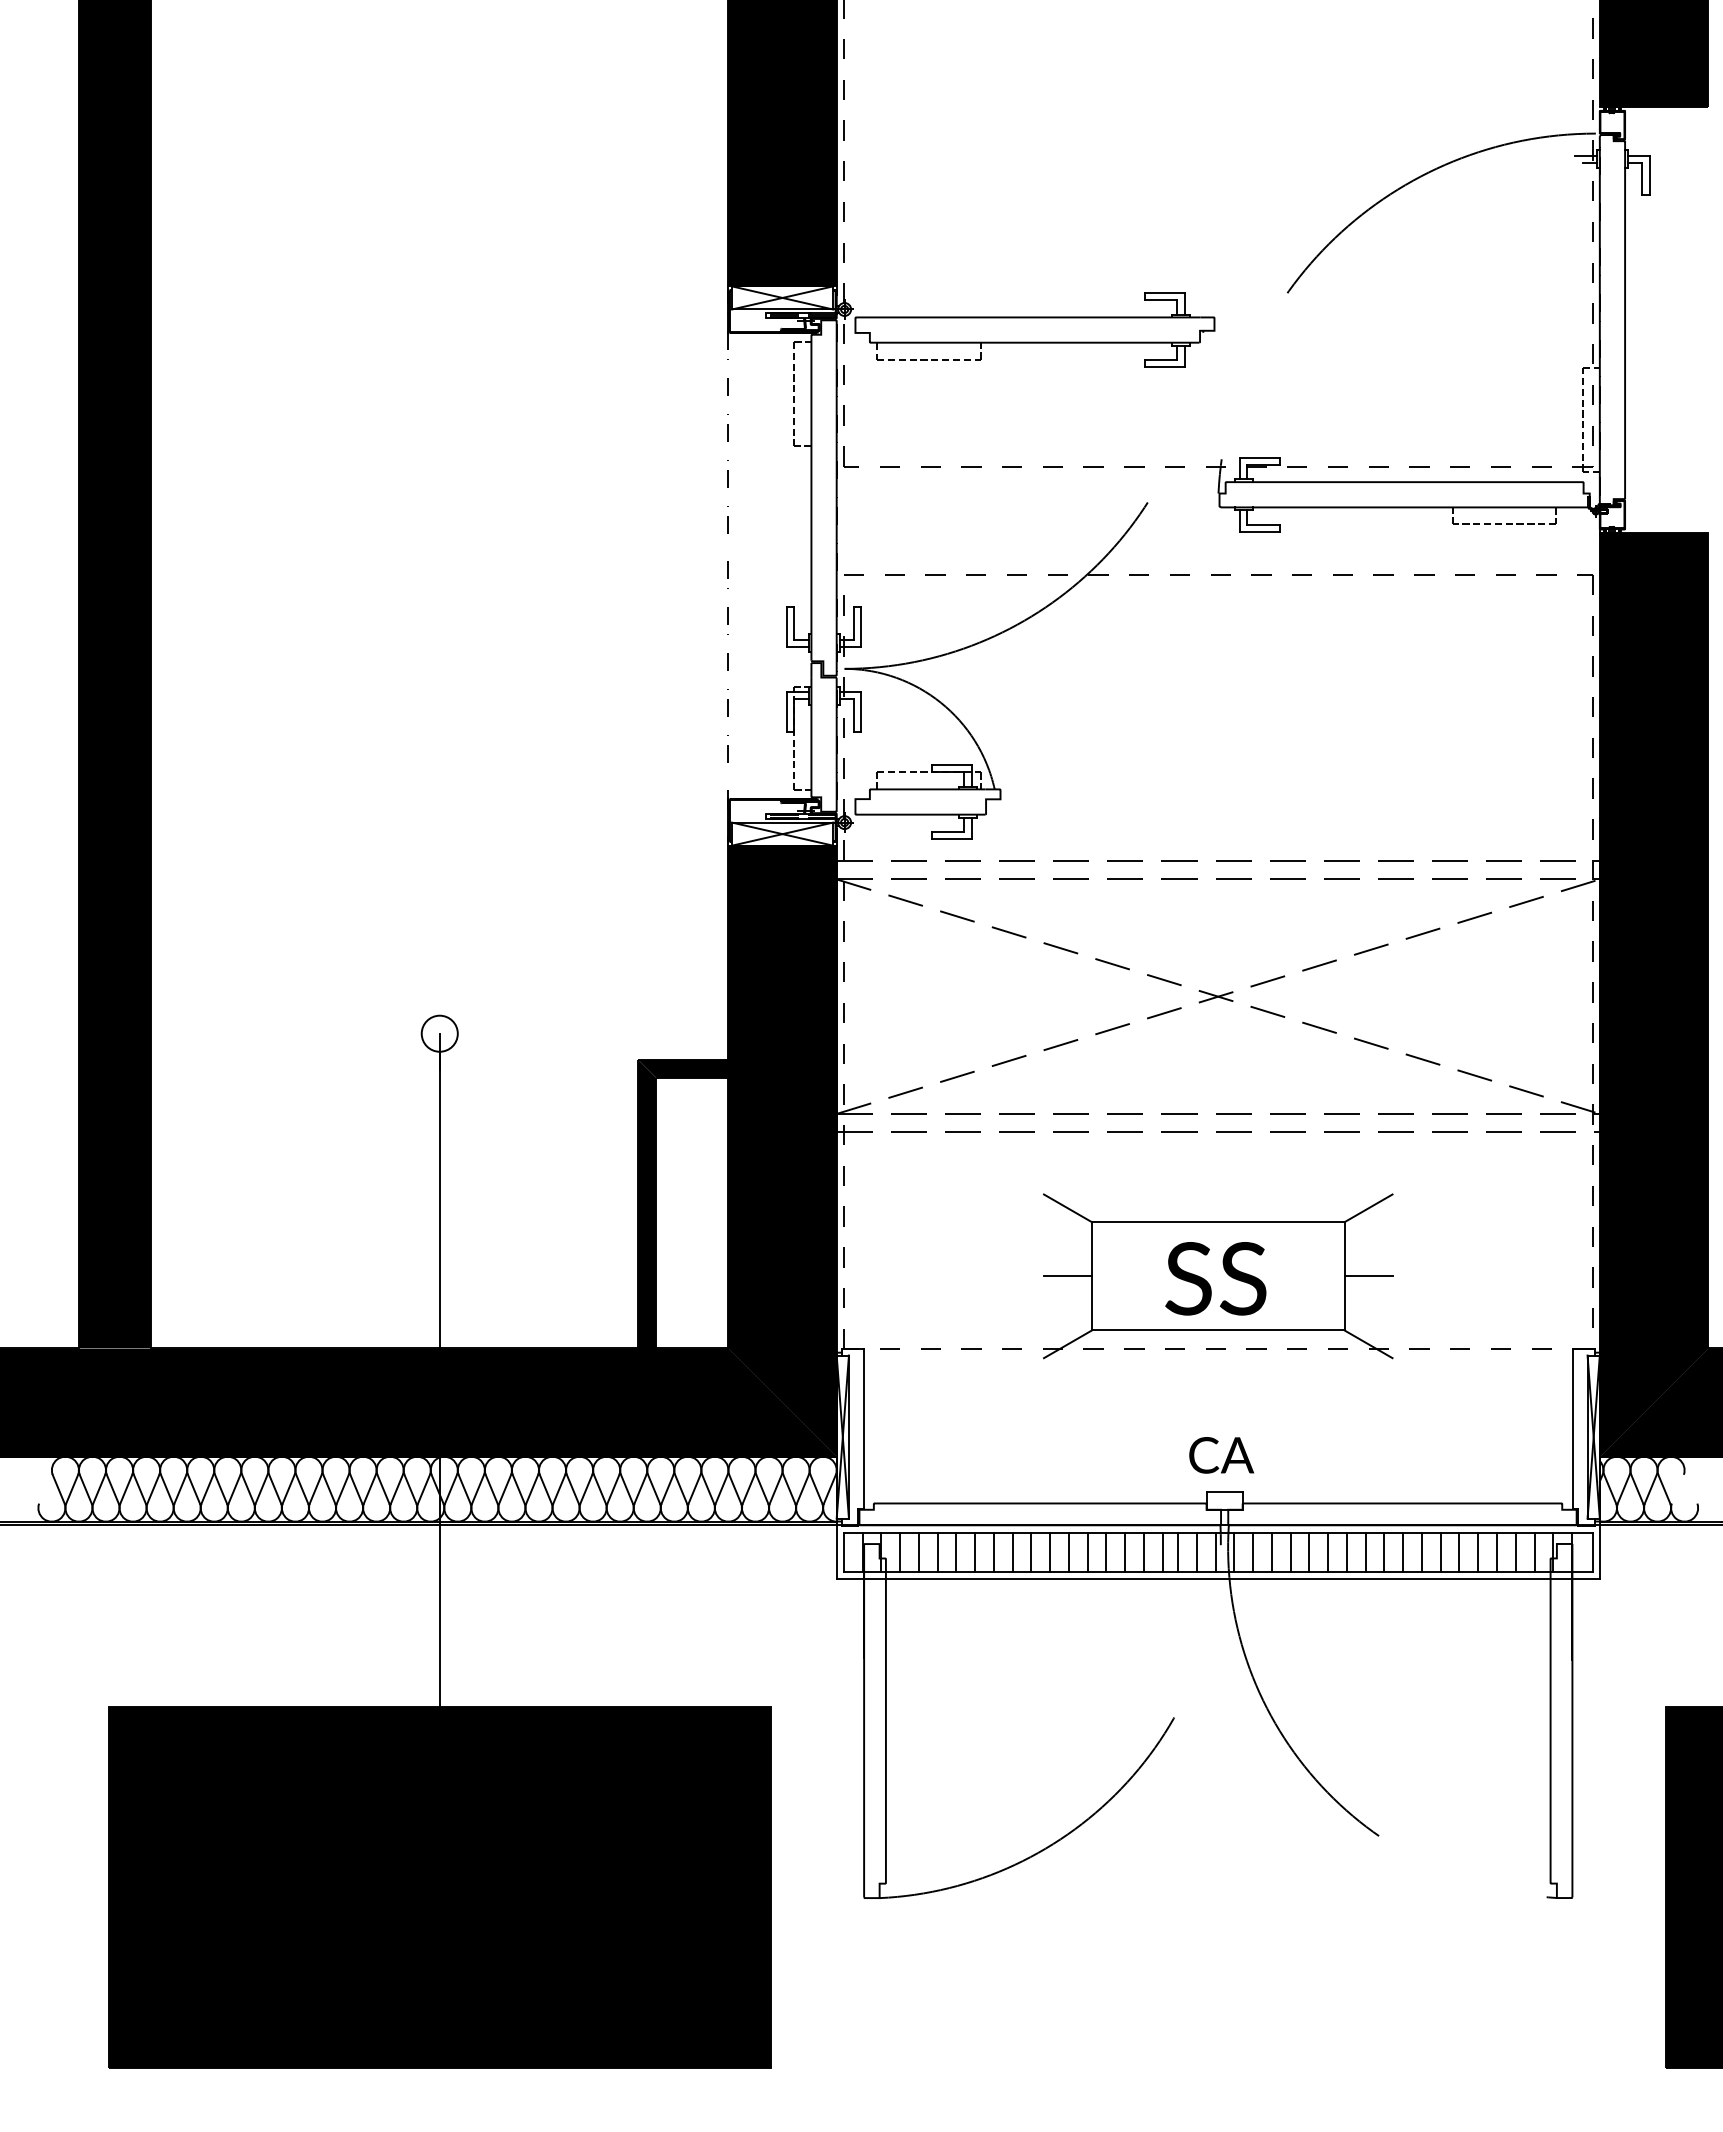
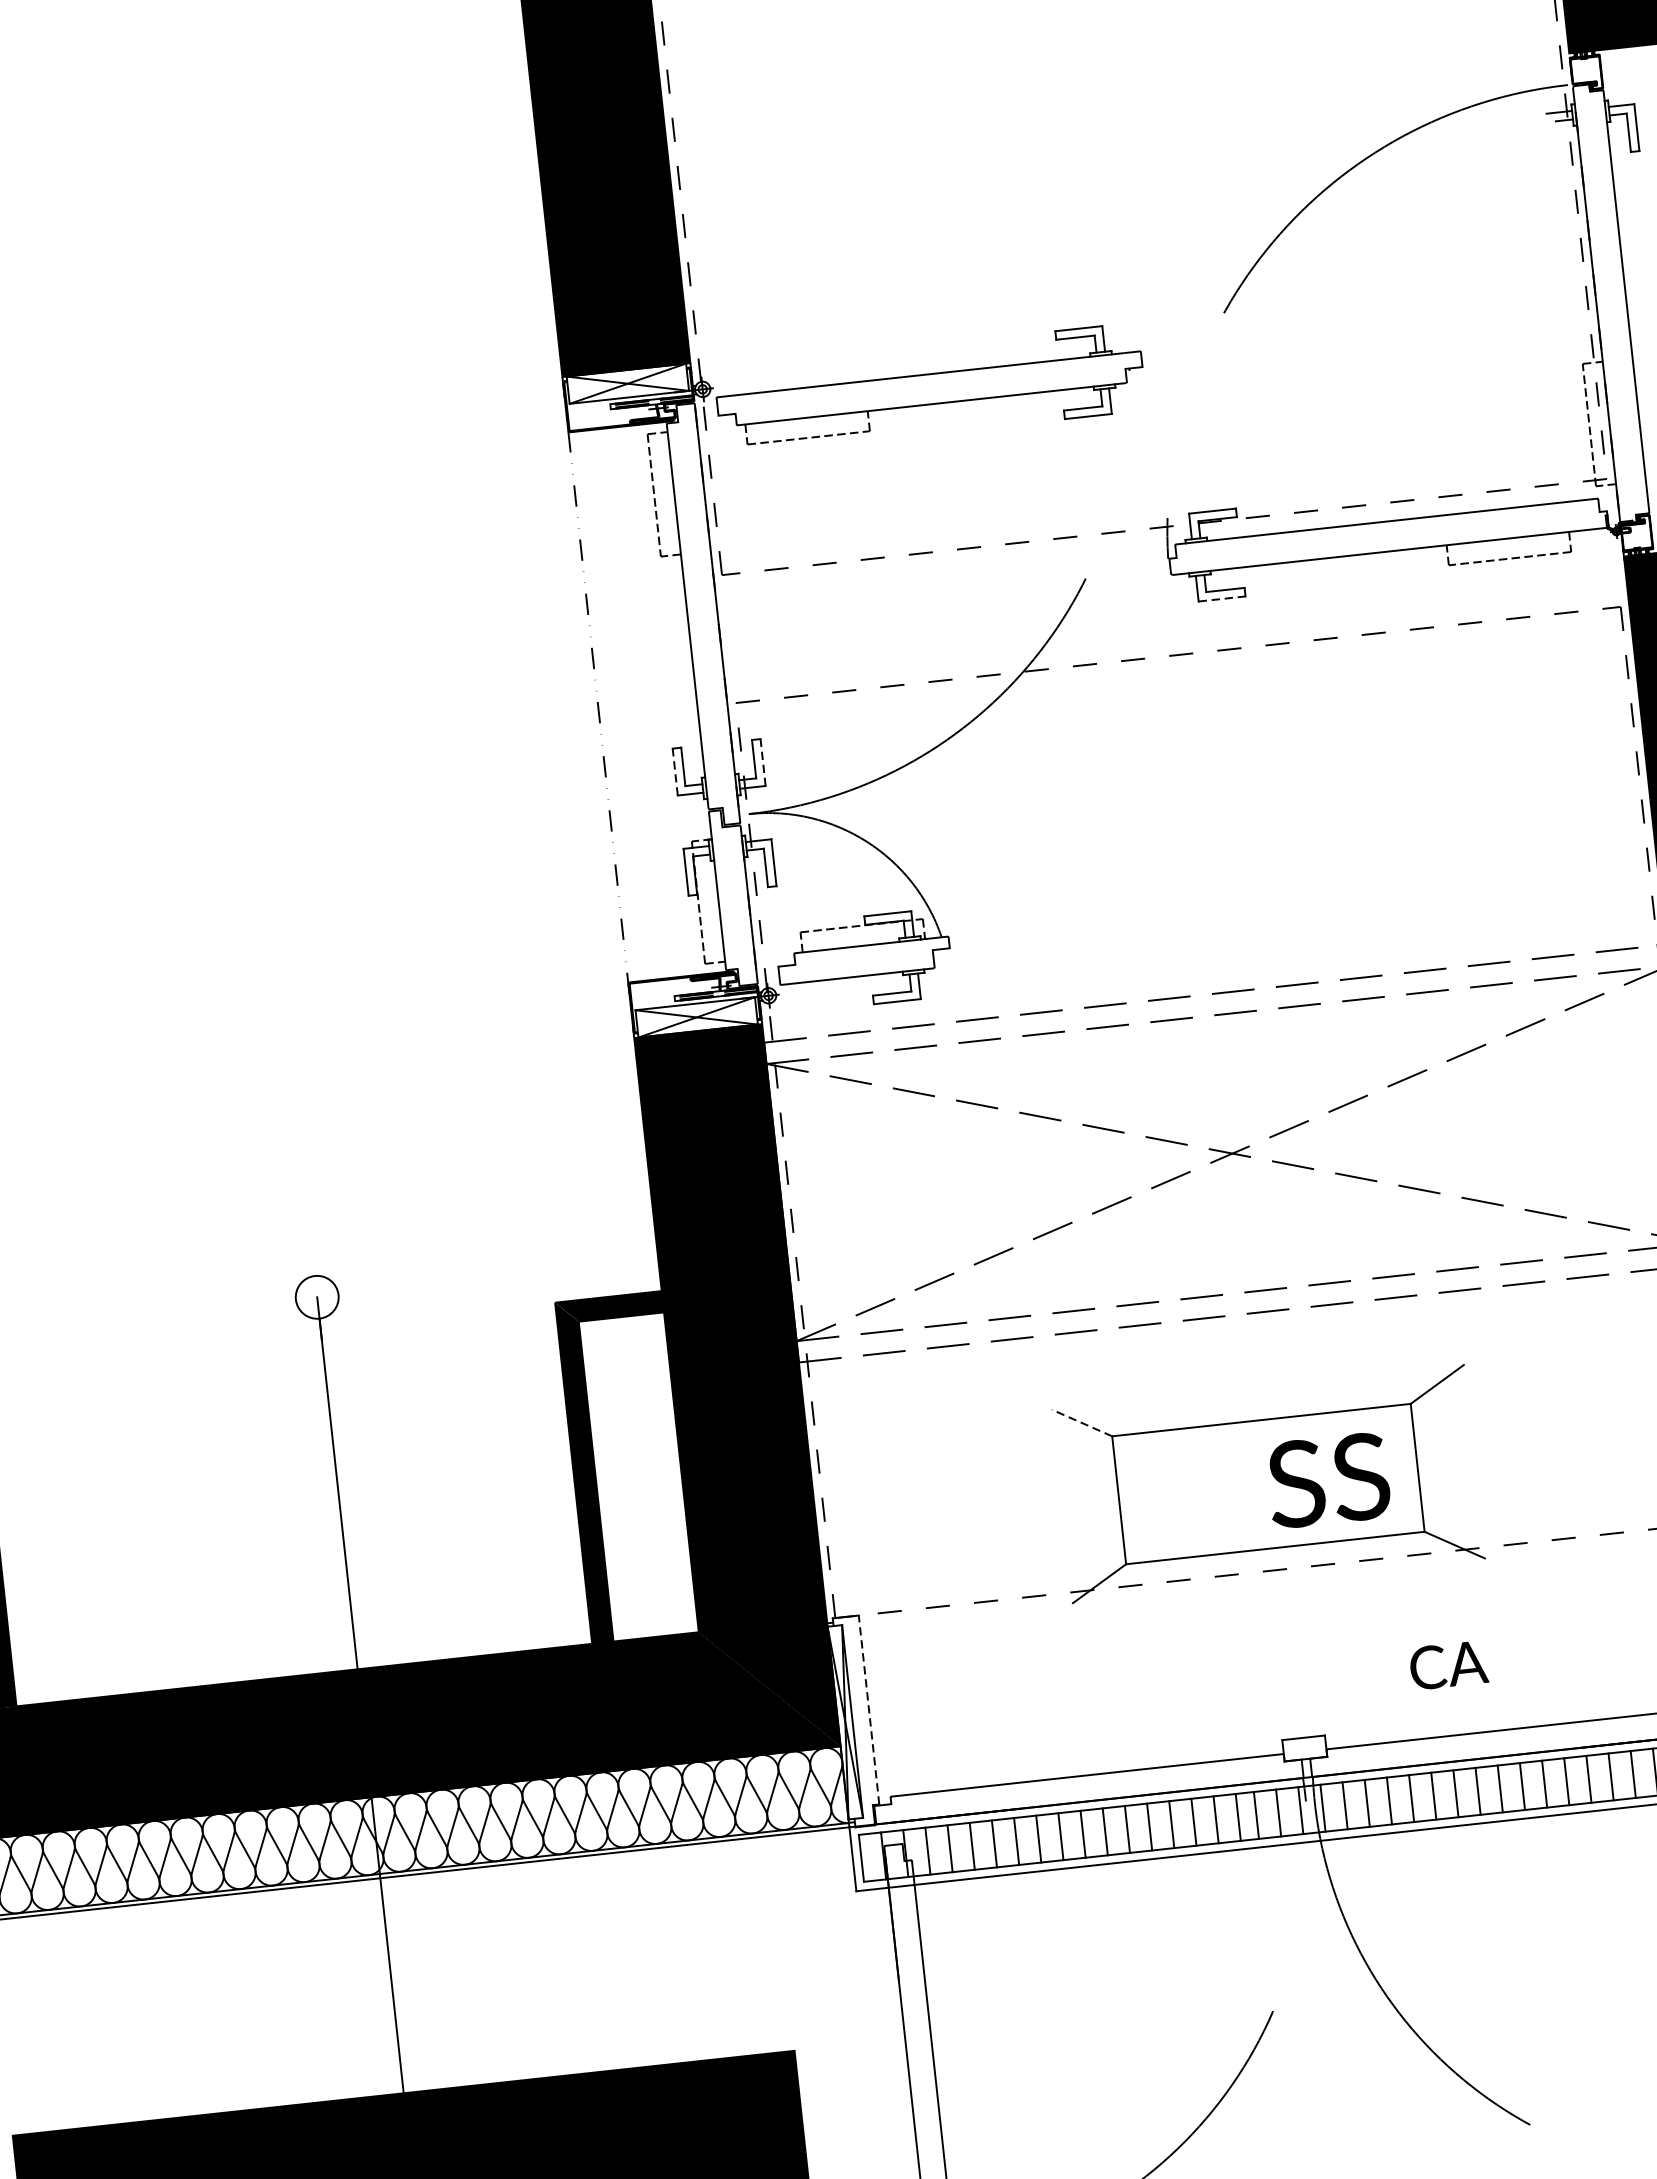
line: (1259, 531) -> (1221, 598), solid -> dashed
line: (786, 627) -> (674, 772), solid -> dashed
line: (861, 627) -> (763, 763), solid -> dashed
line: (1067, 1208) -> (1081, 1423), solid -> dashed
line: (1067, 1276) -> (1090, 1503), removed
line: (1368, 1276) -> (1445, 1464), removed
text: (1215, 1278) -> (1328, 1480), moved
line: (863, 1428) -> (868, 1709), solid -> dashed
text: (1221, 1455) -> (1448, 1665), moved

